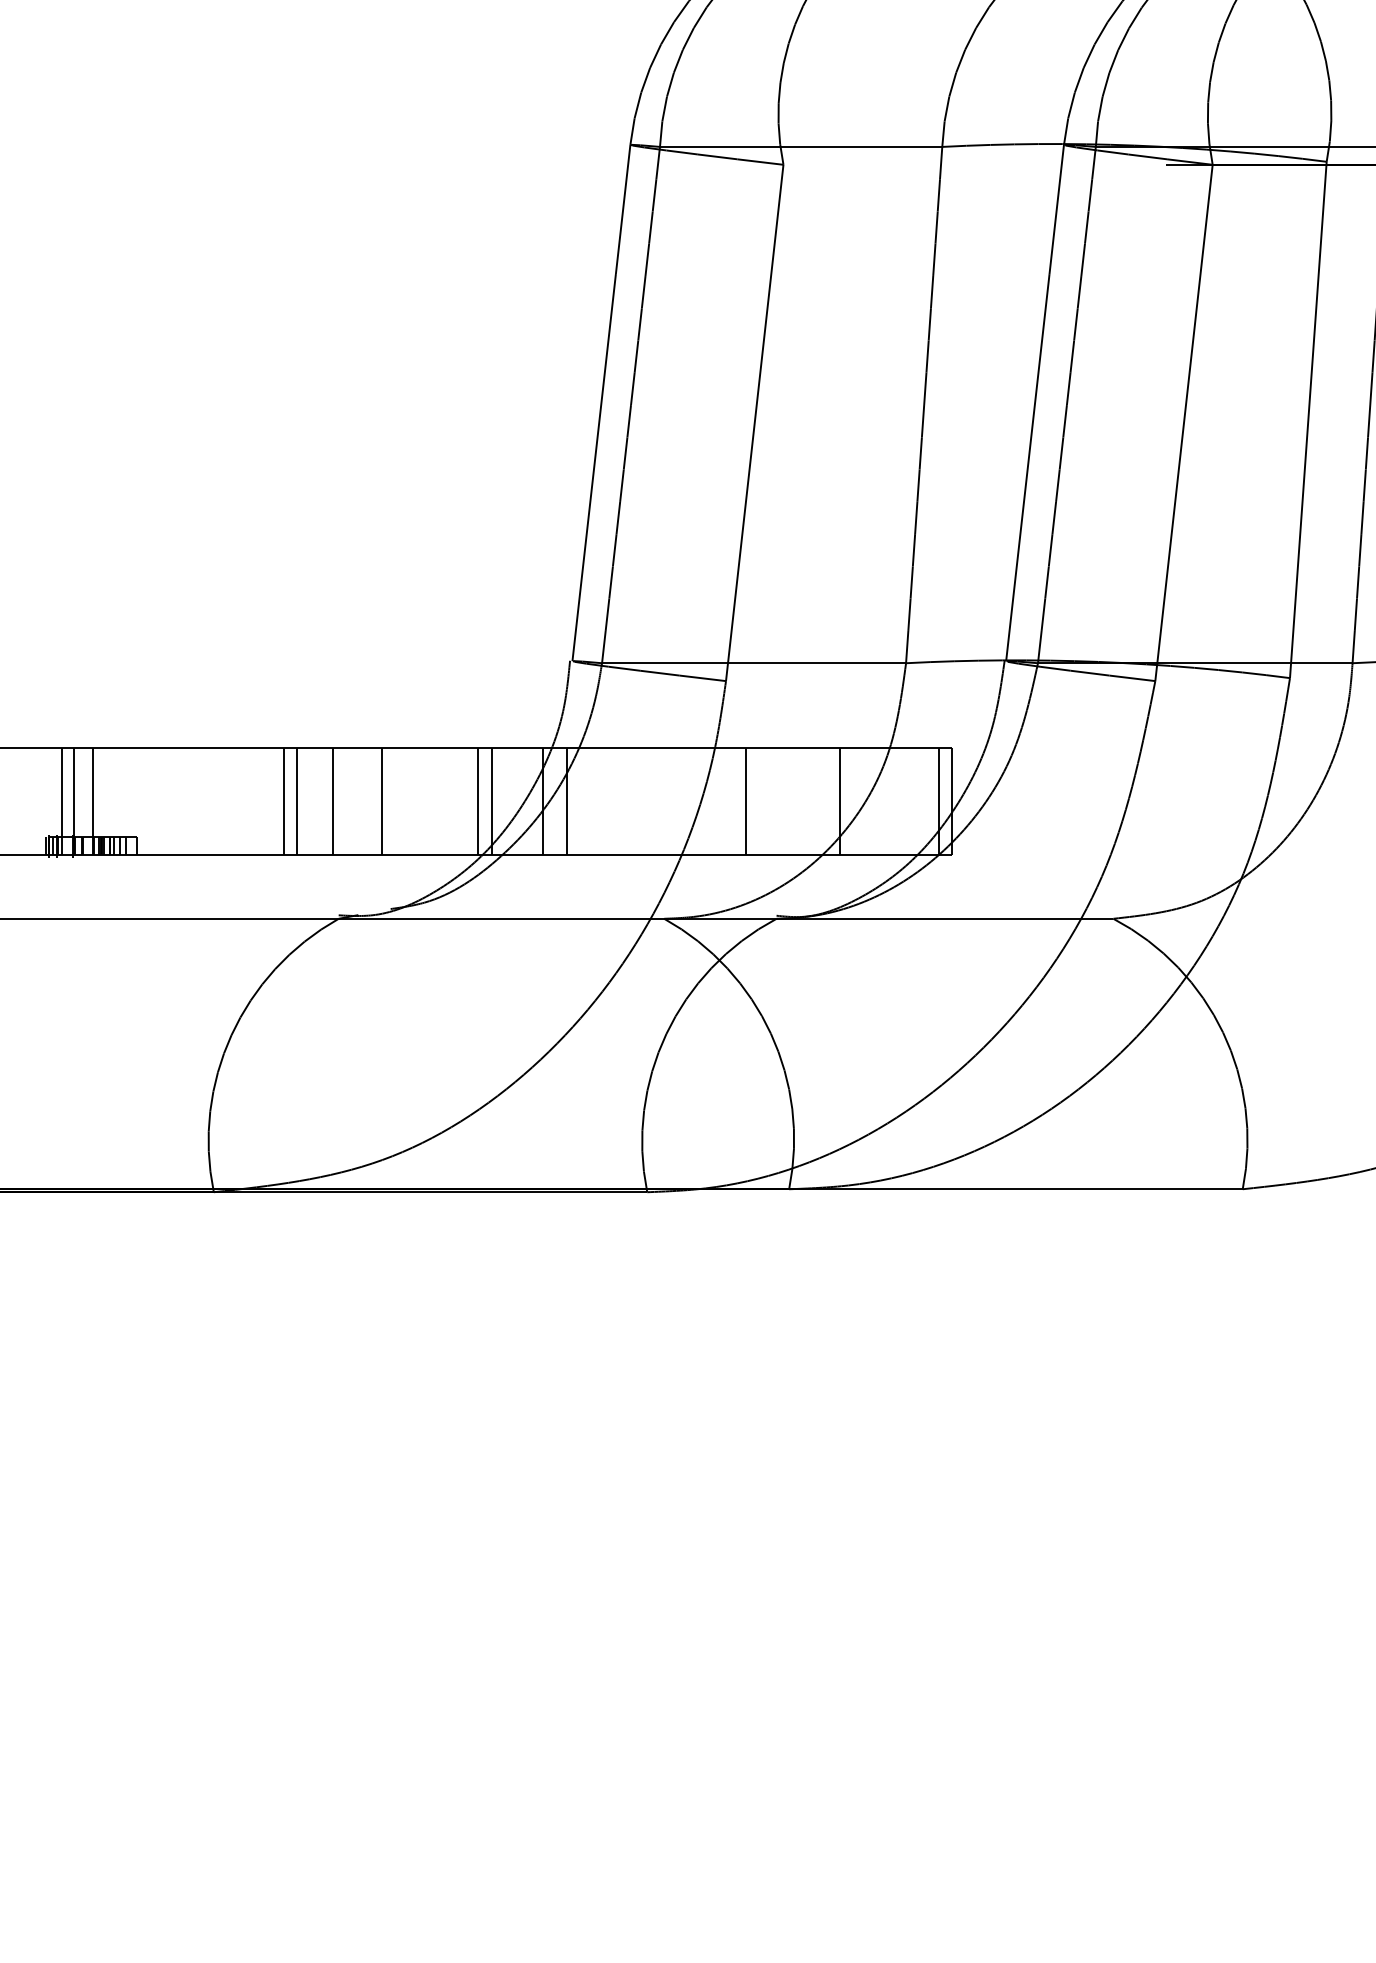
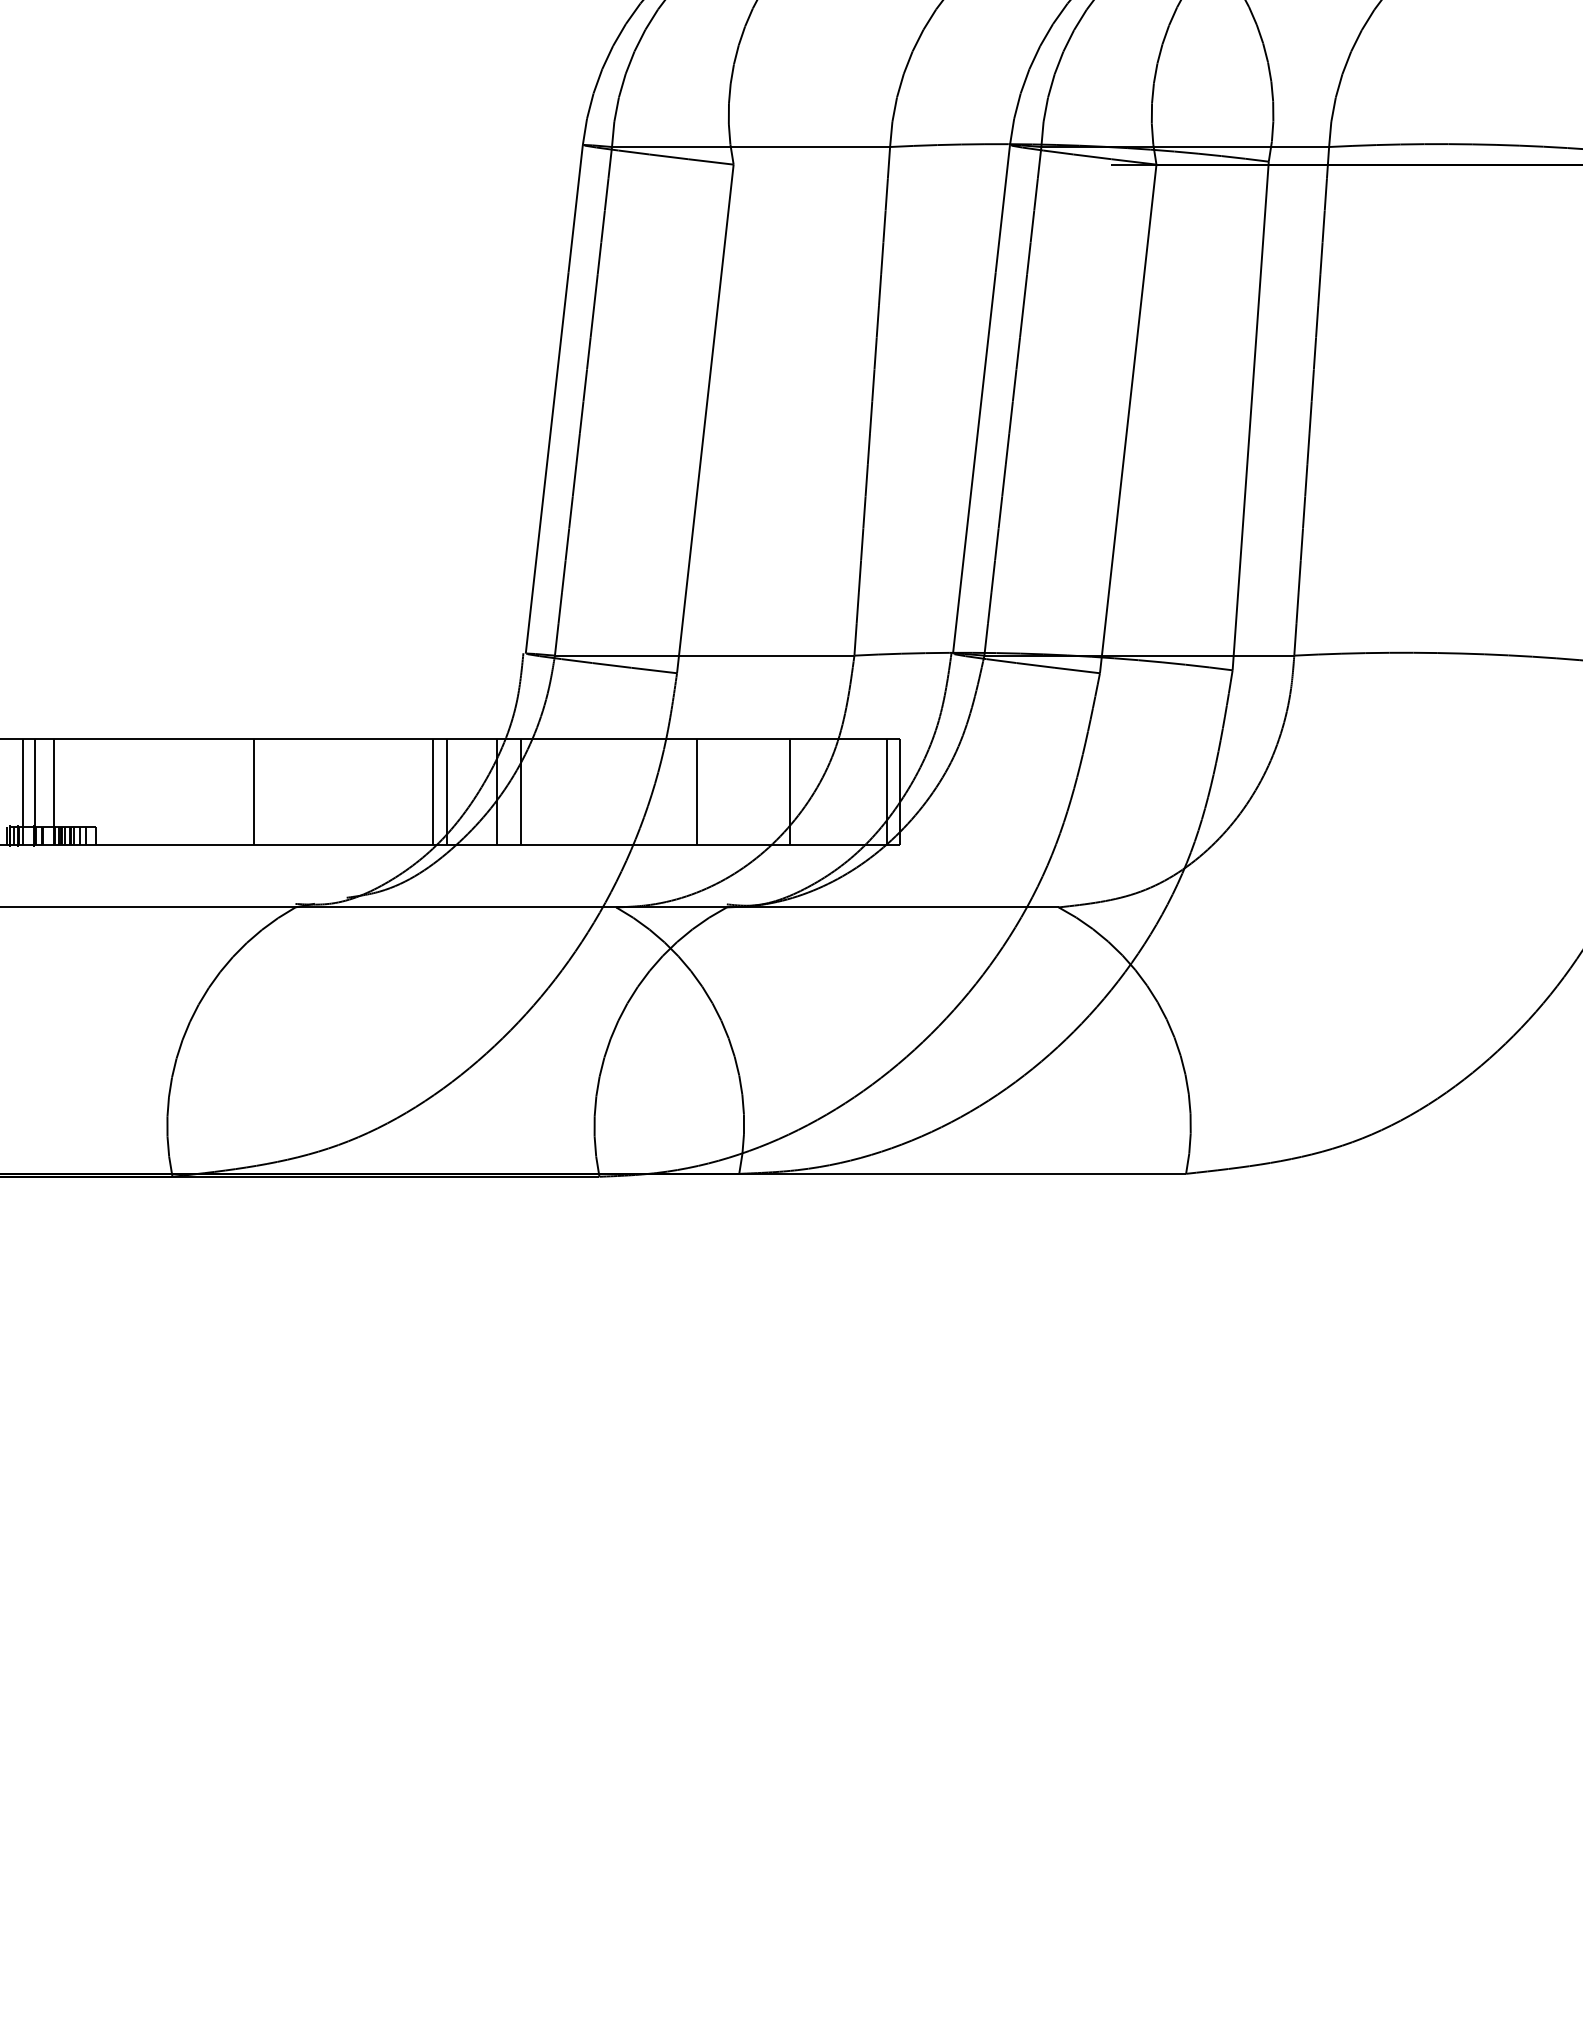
line: (283, 801) -> (241, 791), removed
line: (332, 801) -> (289, 791), removed
line: (382, 801) -> (338, 791), removed

